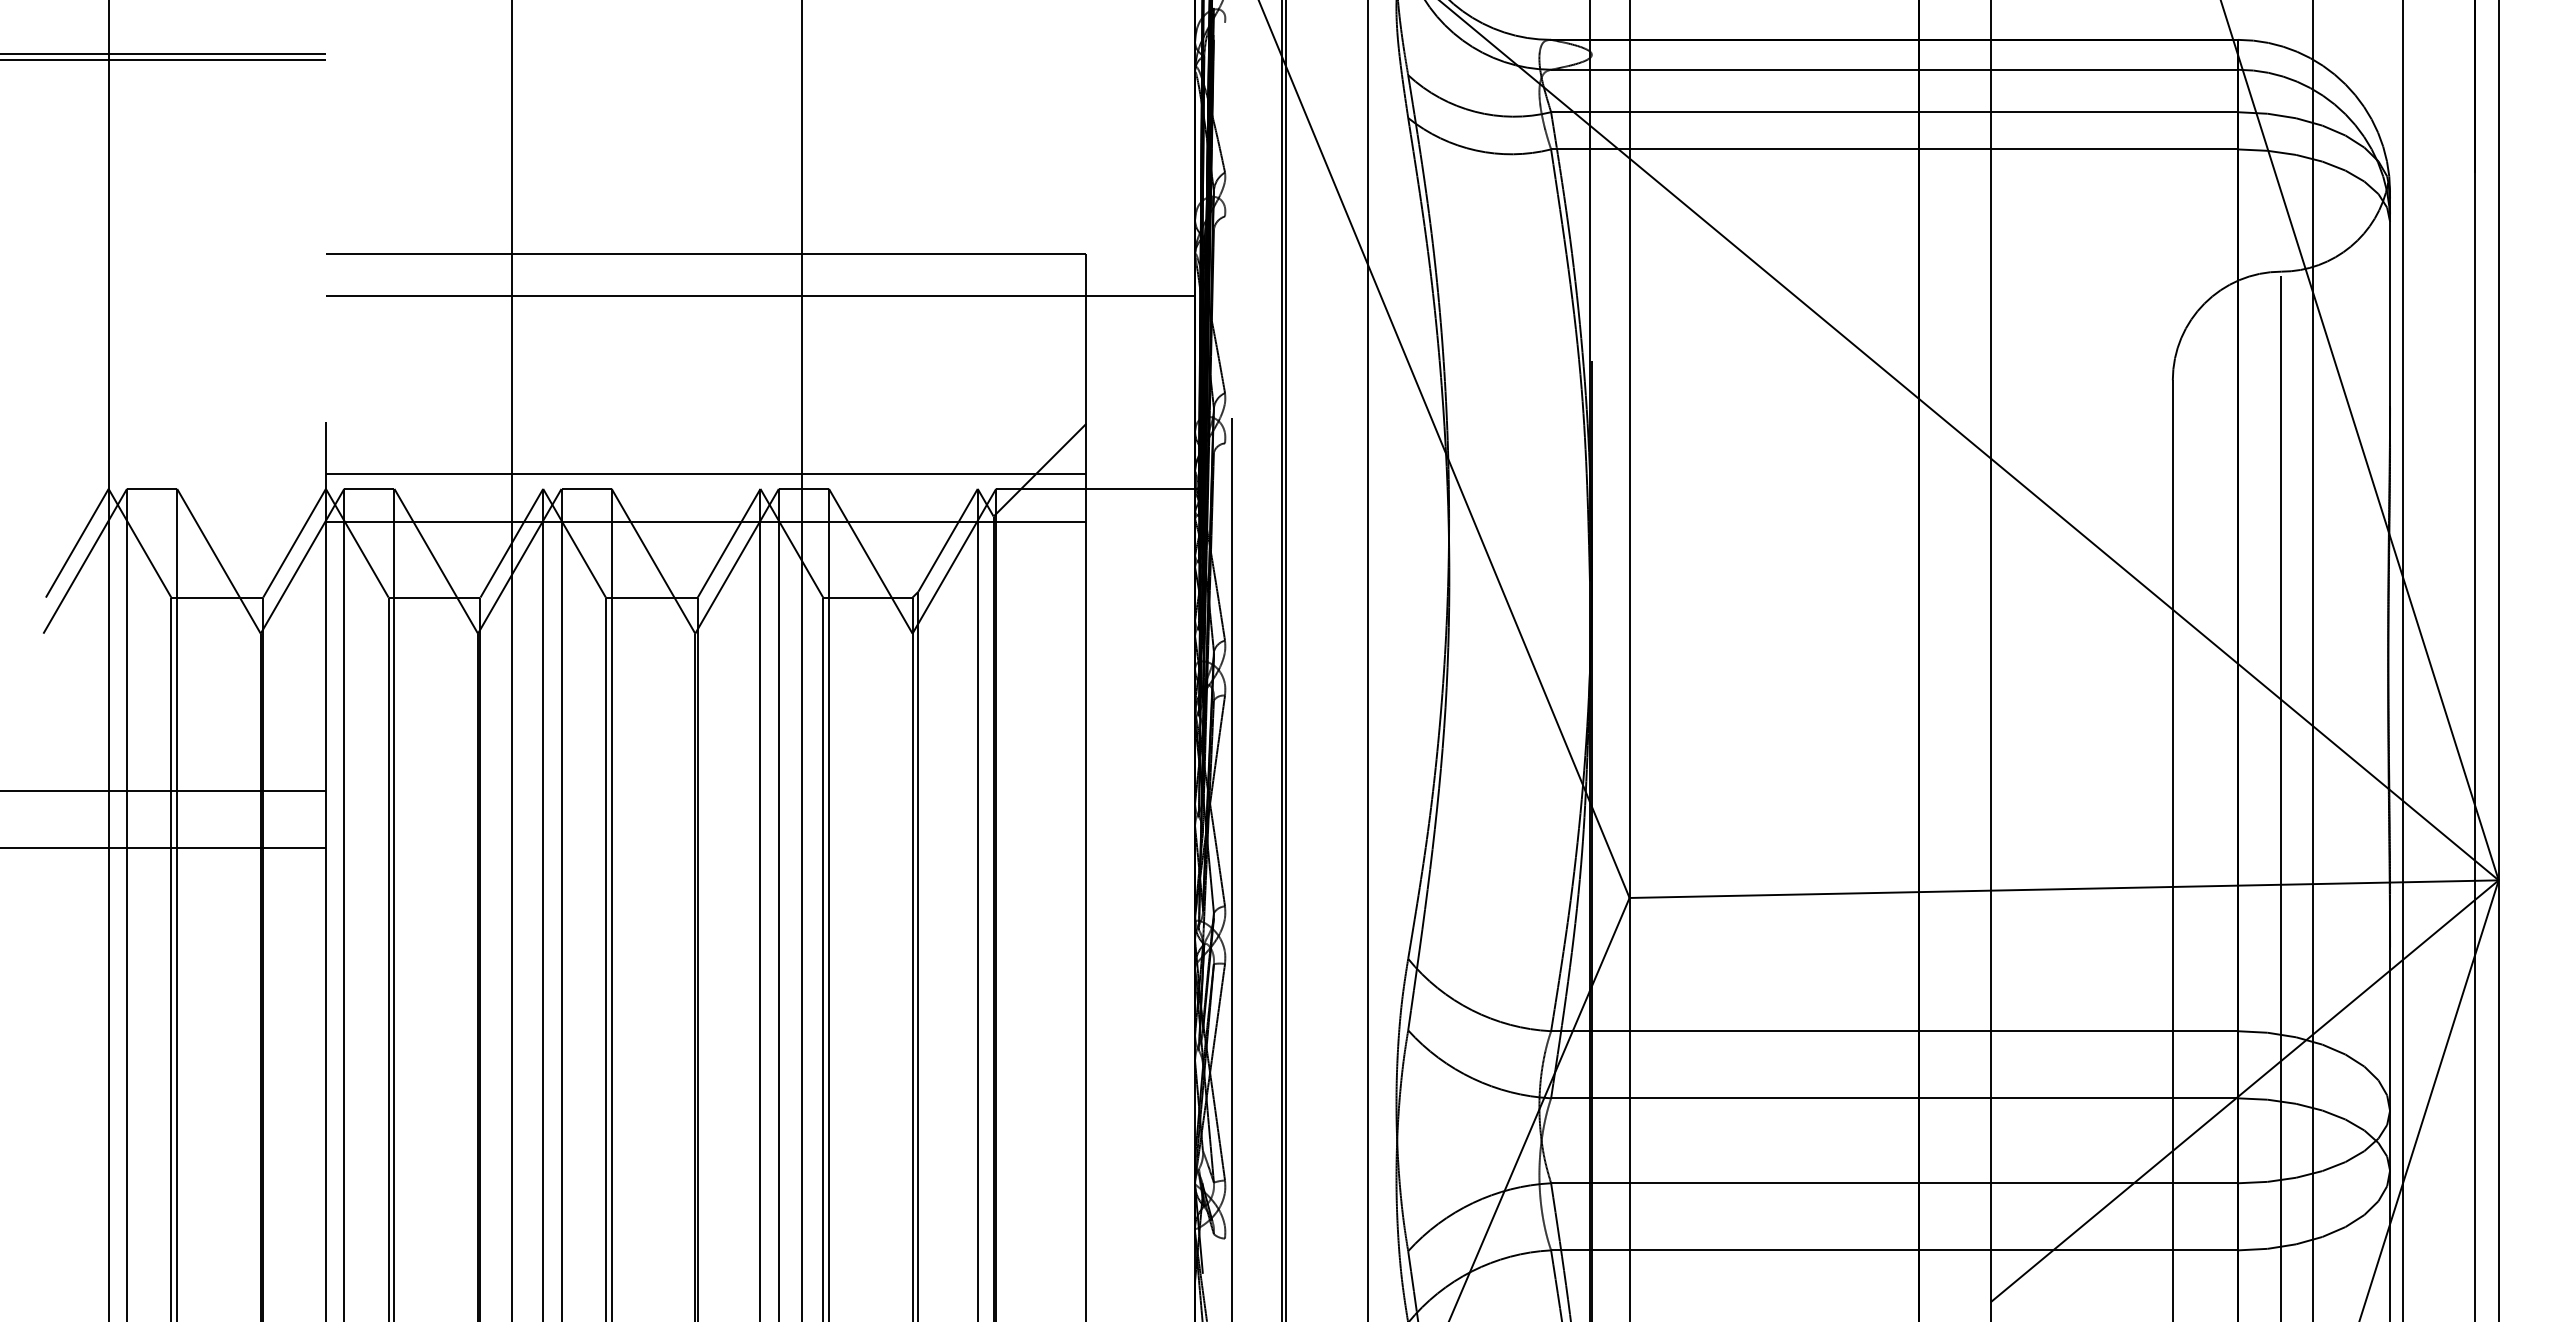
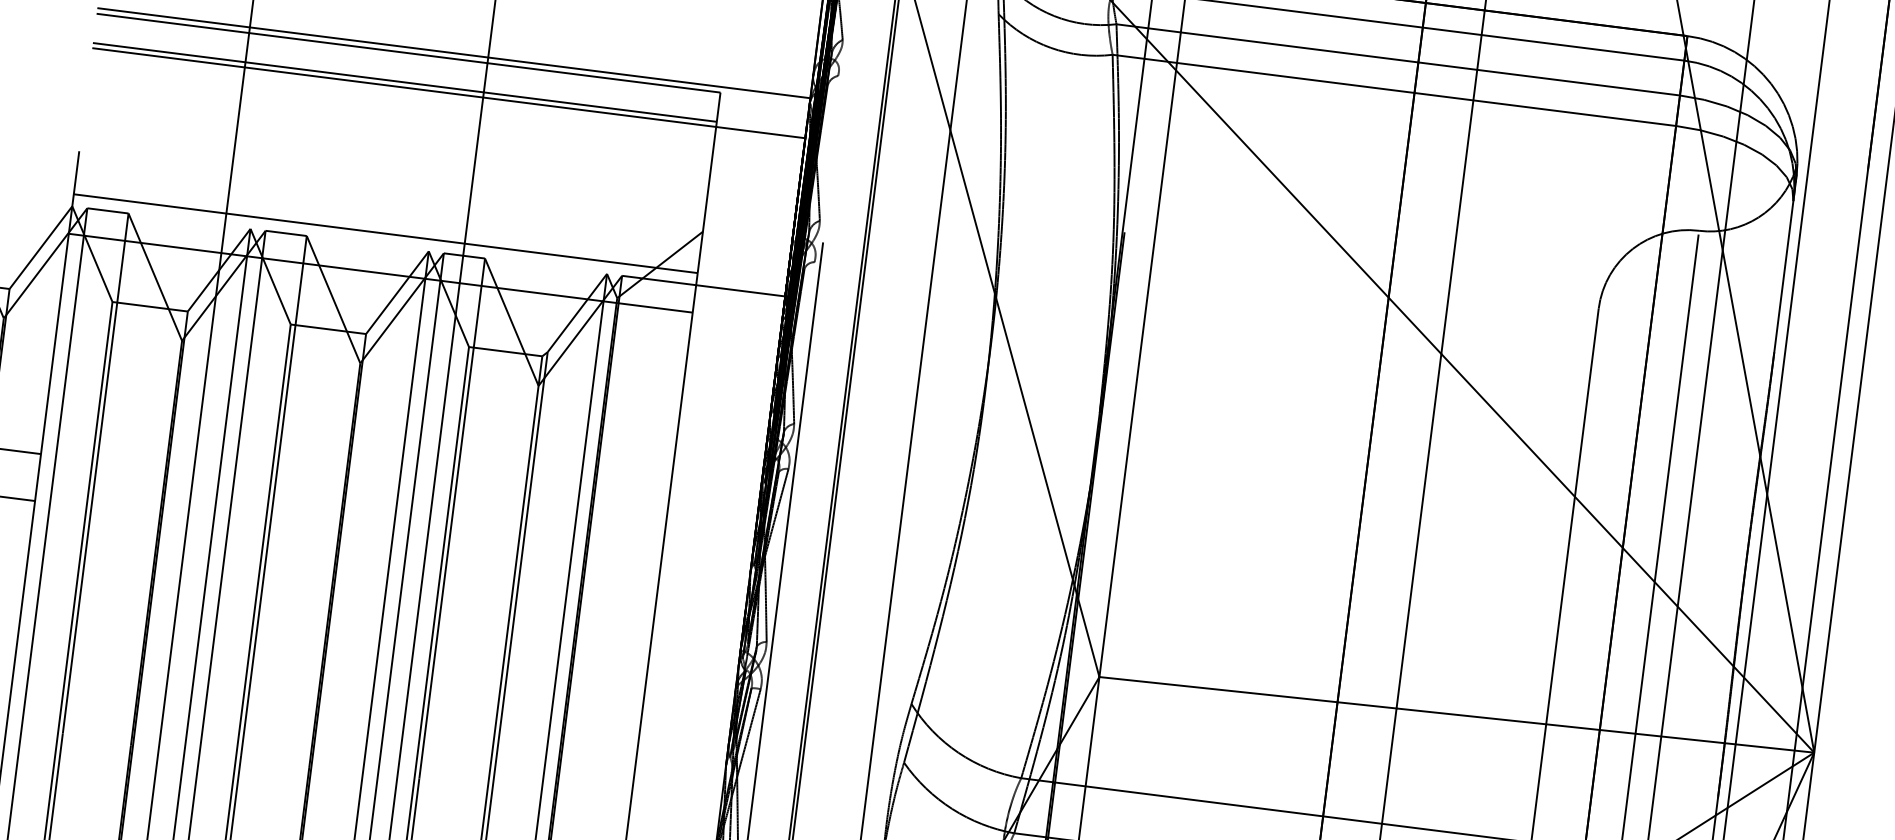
line: (760, 247) -> (453, 53), added
line: (705, 289) -> (404, 82), added

